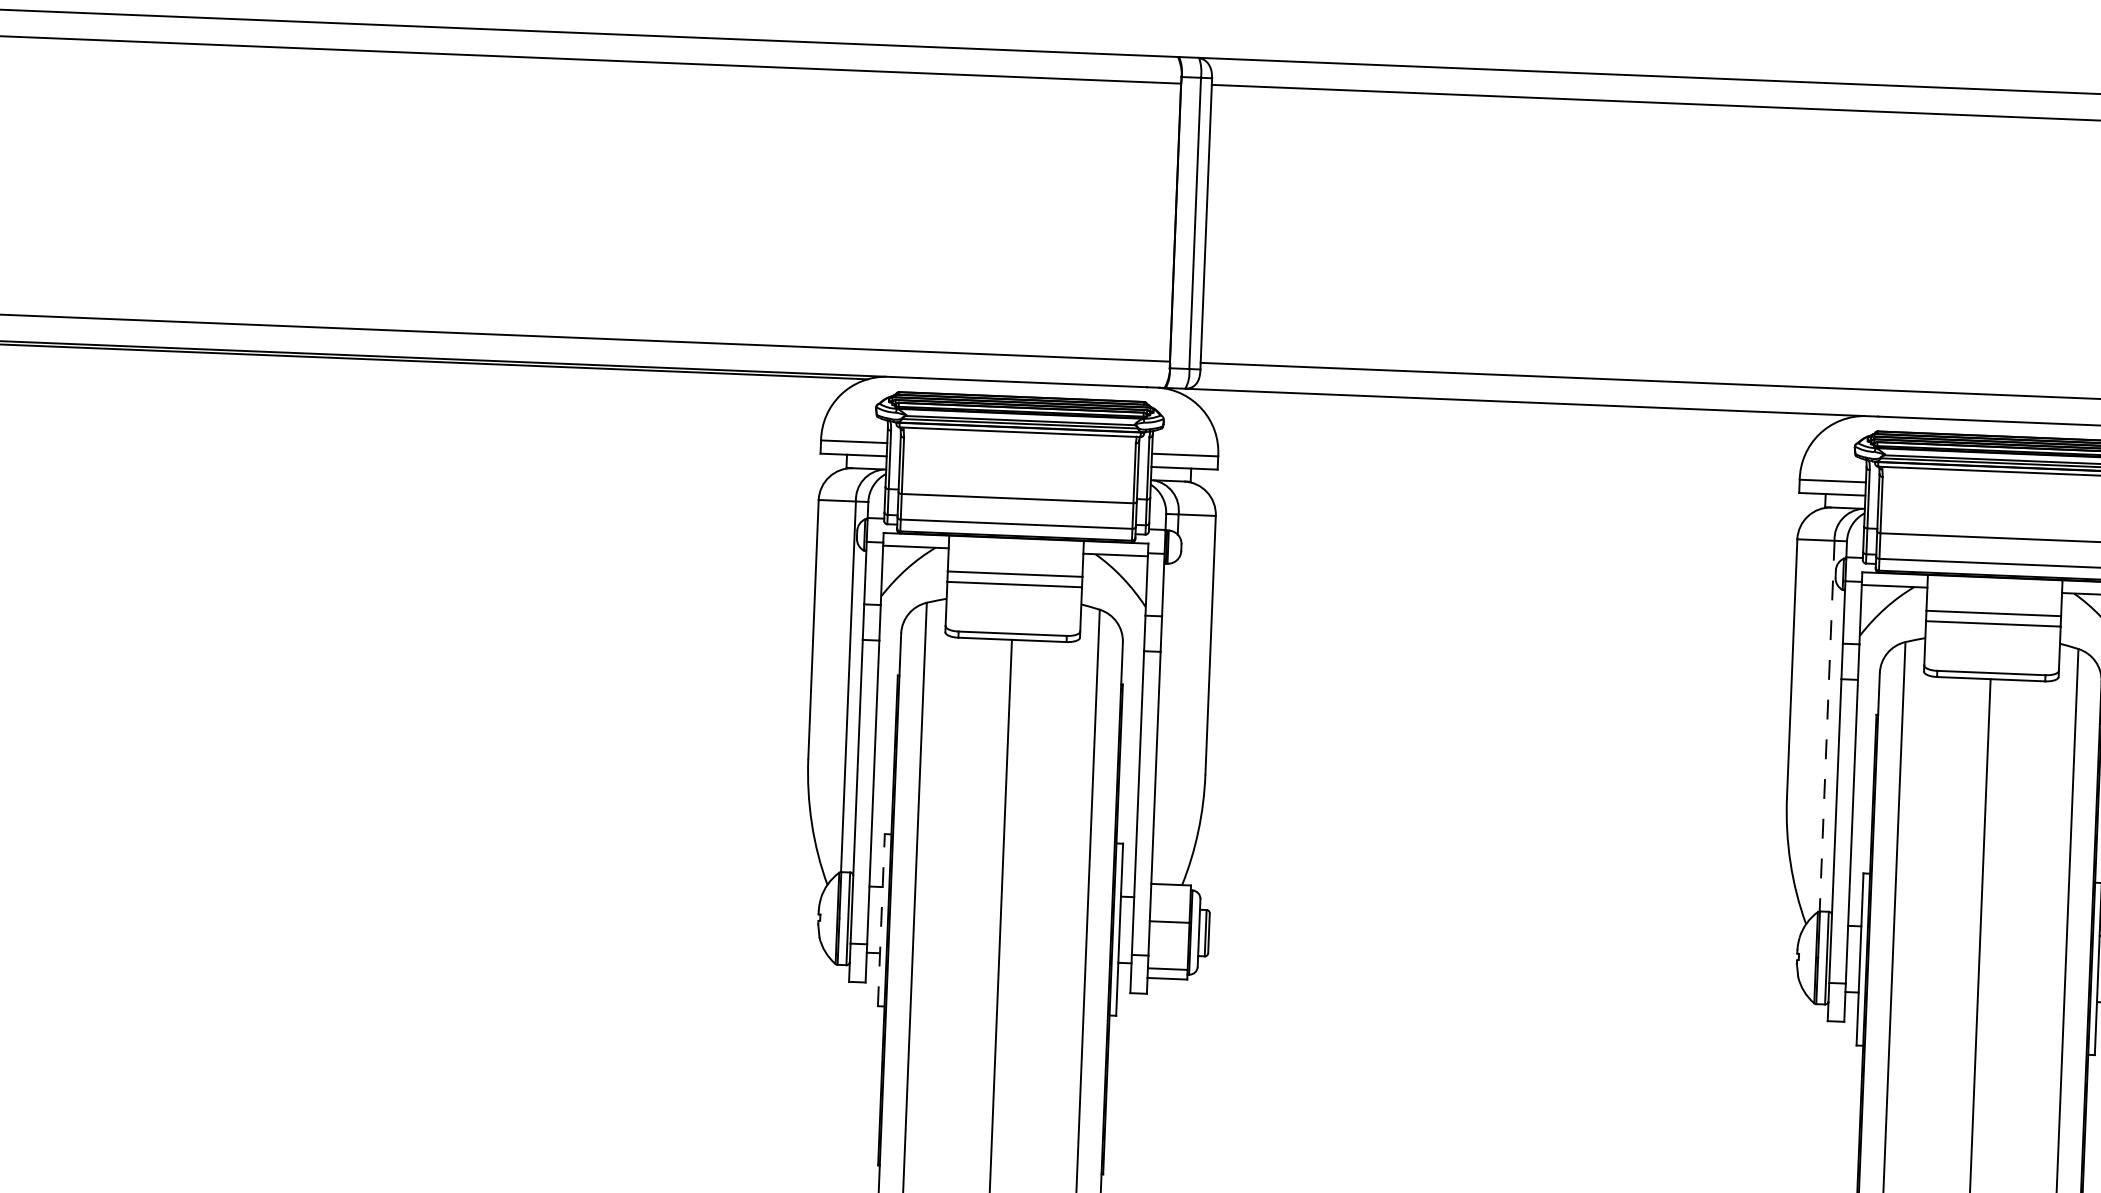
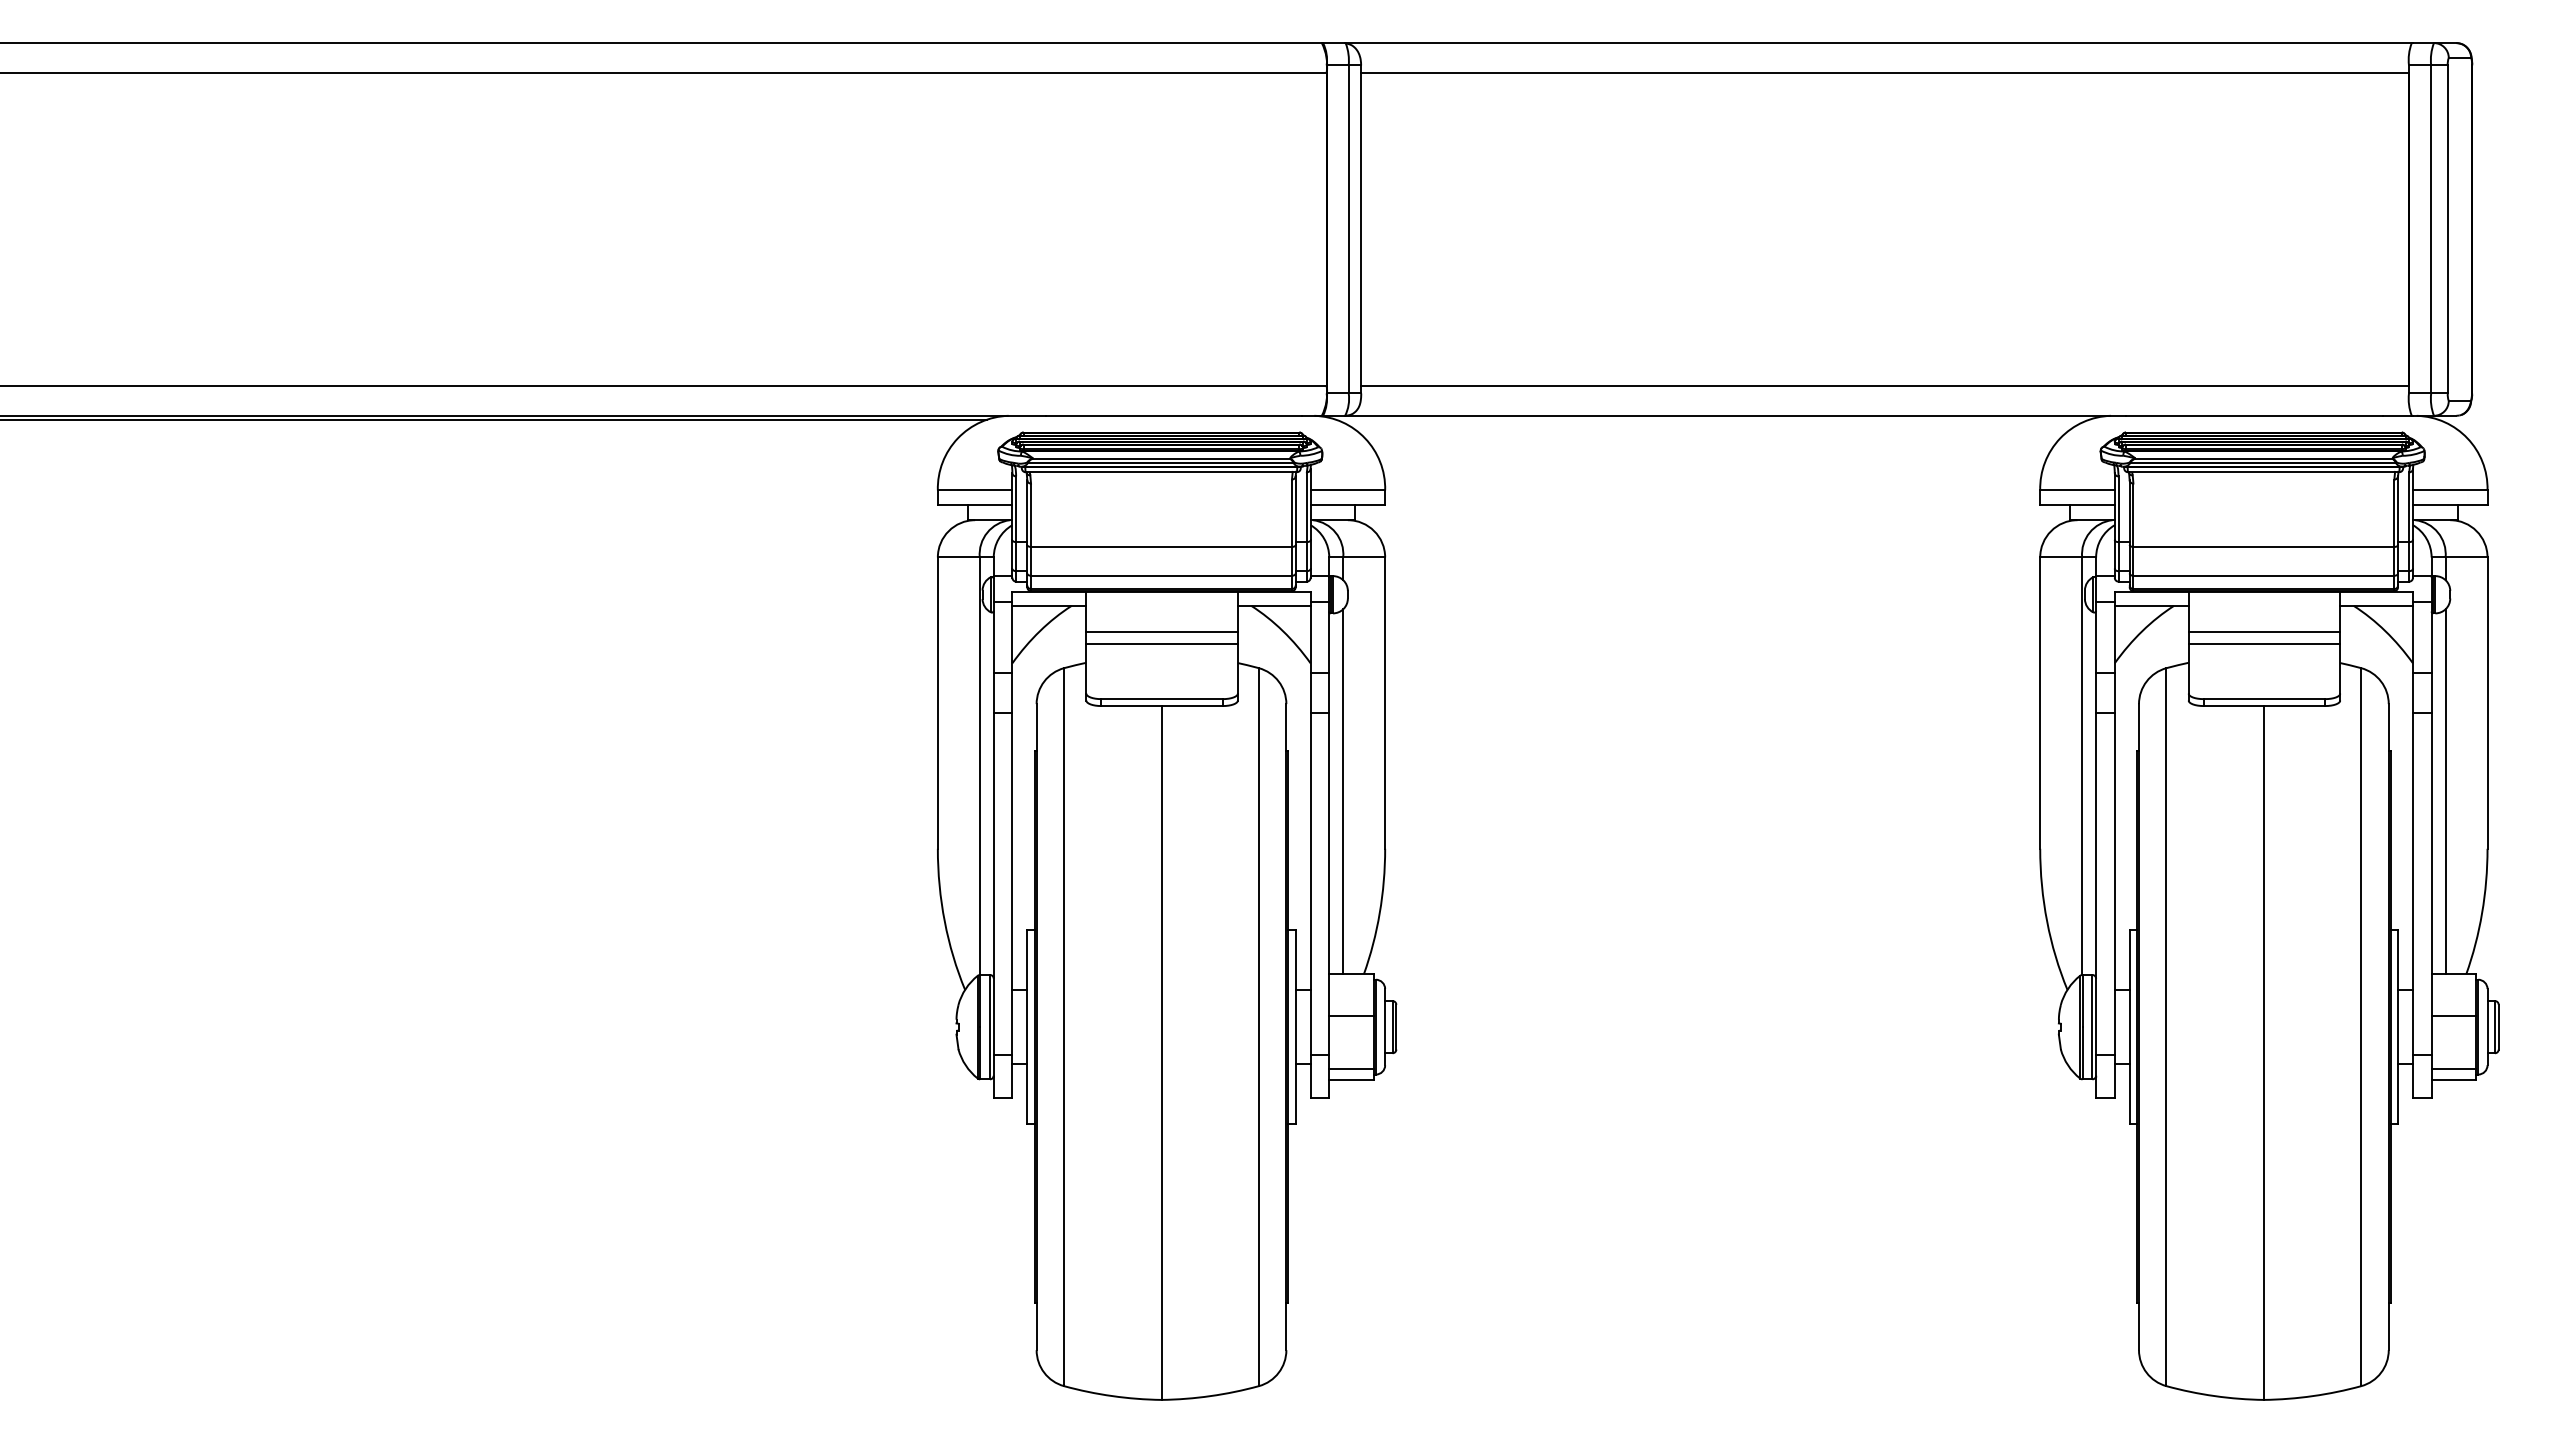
line: (1170, 722) -> (1343, 791), added
line: (1827, 726) -> (2082, 766), dashed -> solid
line: (881, 920) -> (1027, 1027), dashed -> solid

